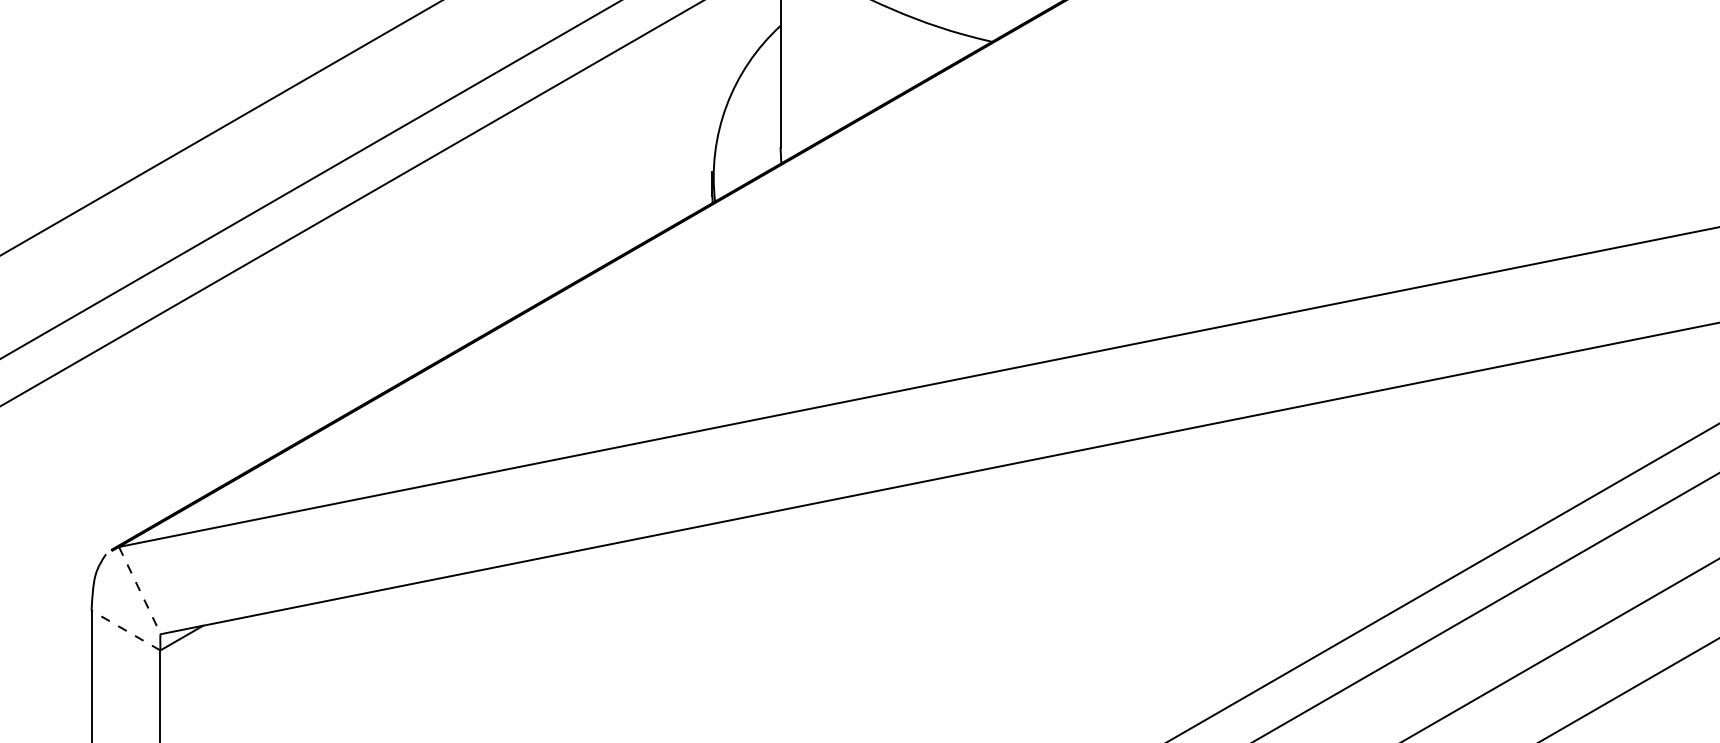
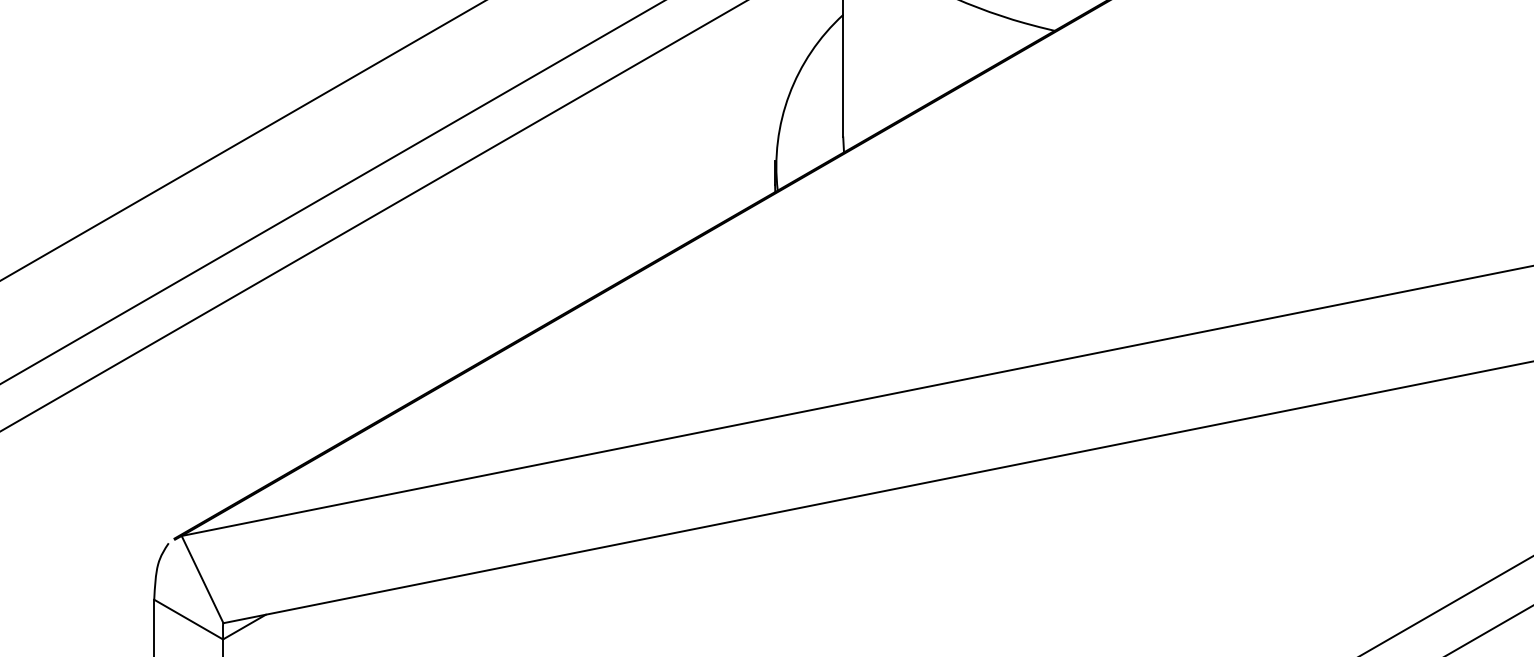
line: (140, 591) -> (203, 580), dashed -> solid
line: (125, 630) -> (188, 619), dashed -> solid

